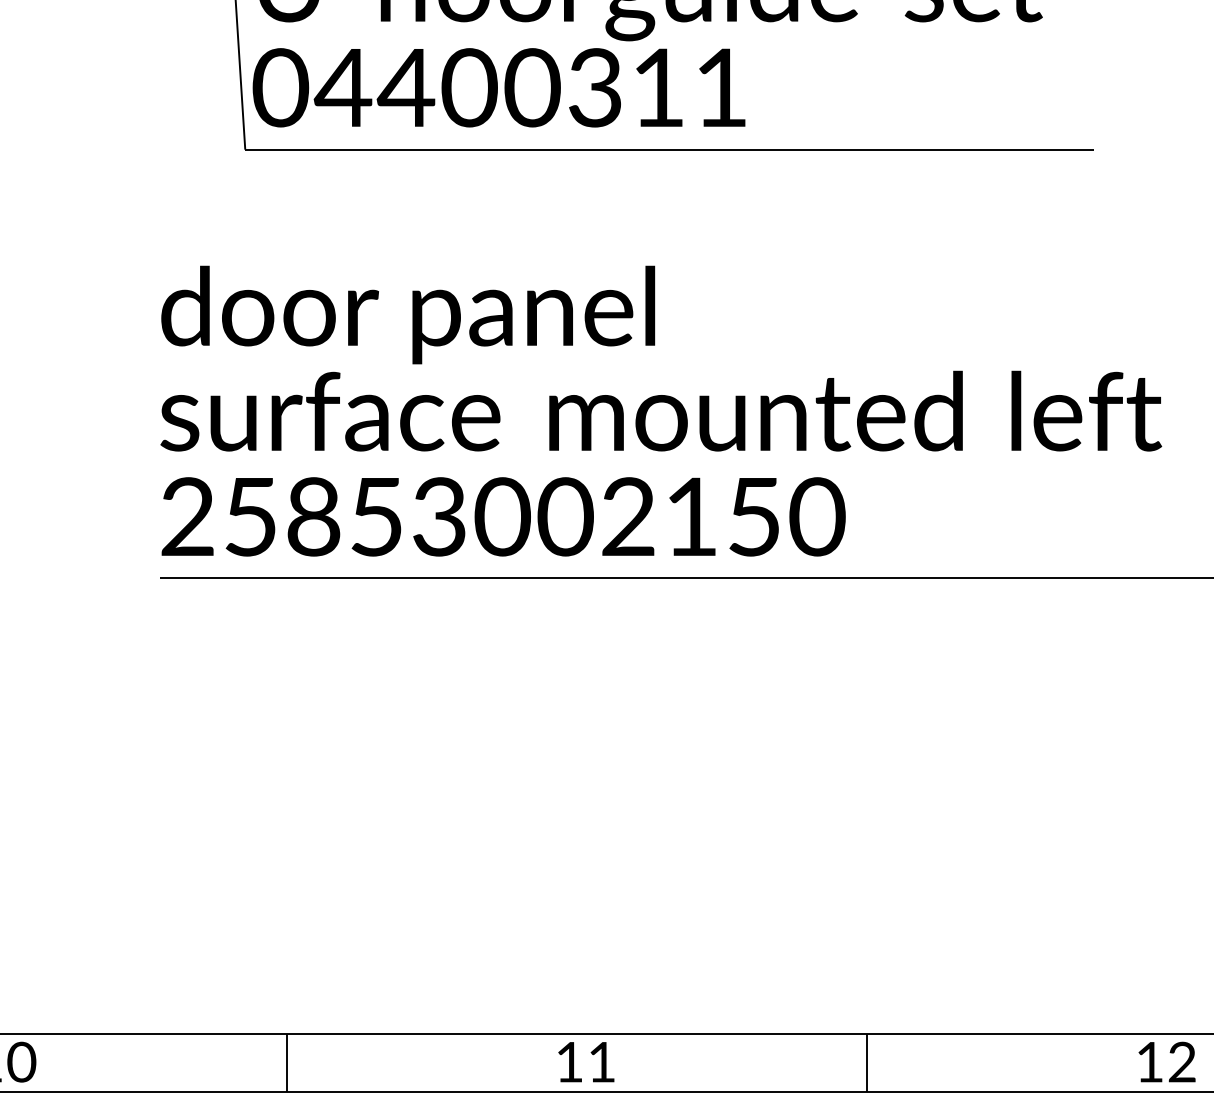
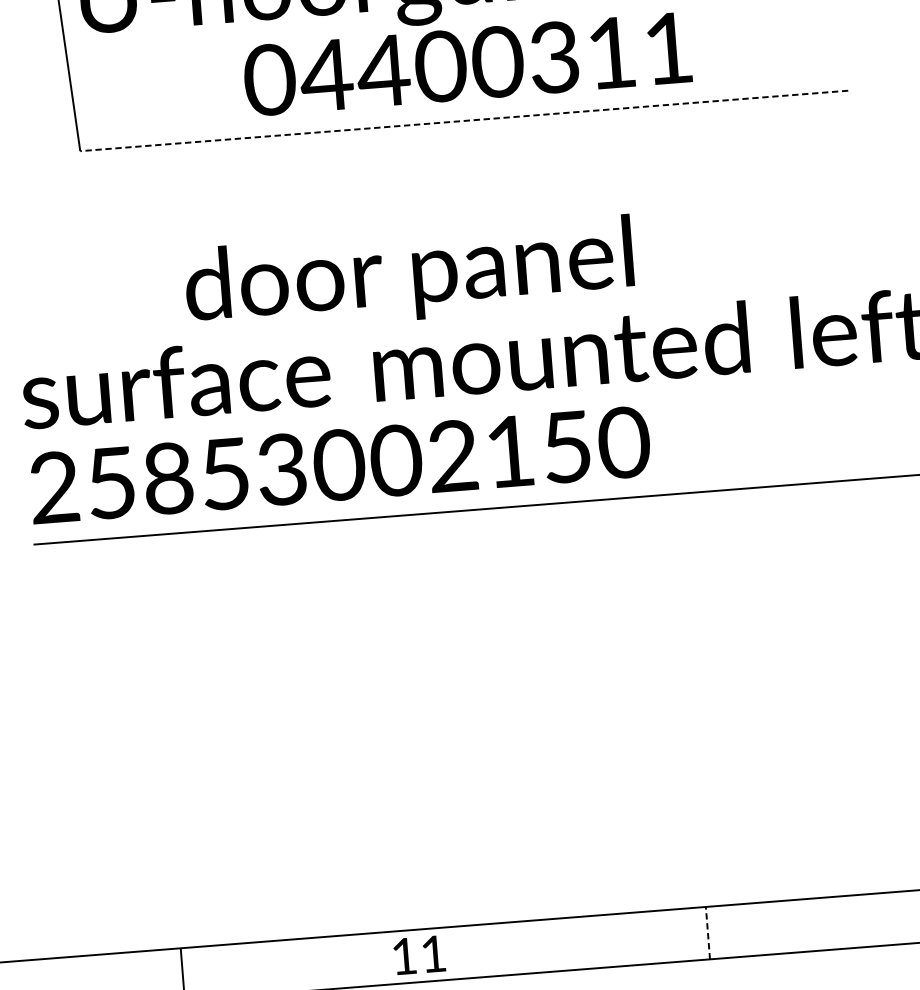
text: (498, 87) -> (466, 64), moved
line: (669, 149) -> (464, 120), solid -> dashed
text: (408, 314) -> (409, 275), moved
text: (586, 1062) -> (419, 955), moved
line: (867, 1062) -> (708, 932), solid -> dashed

